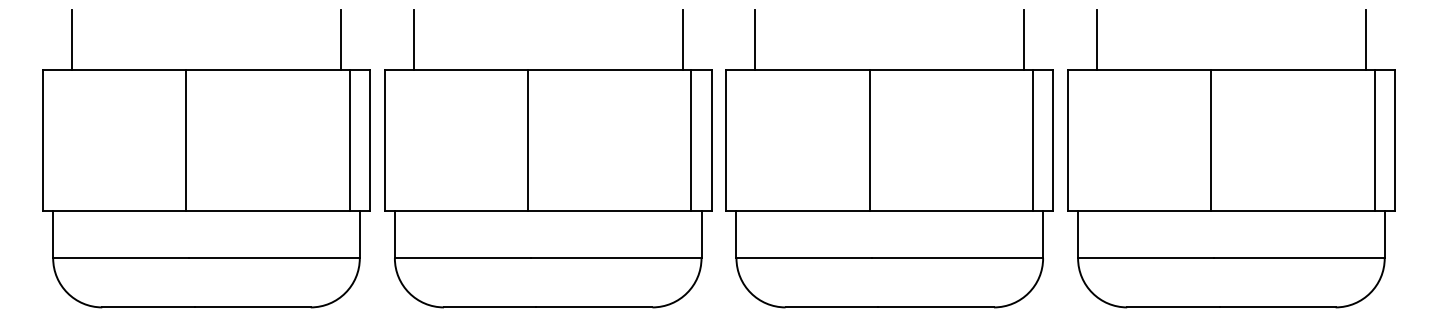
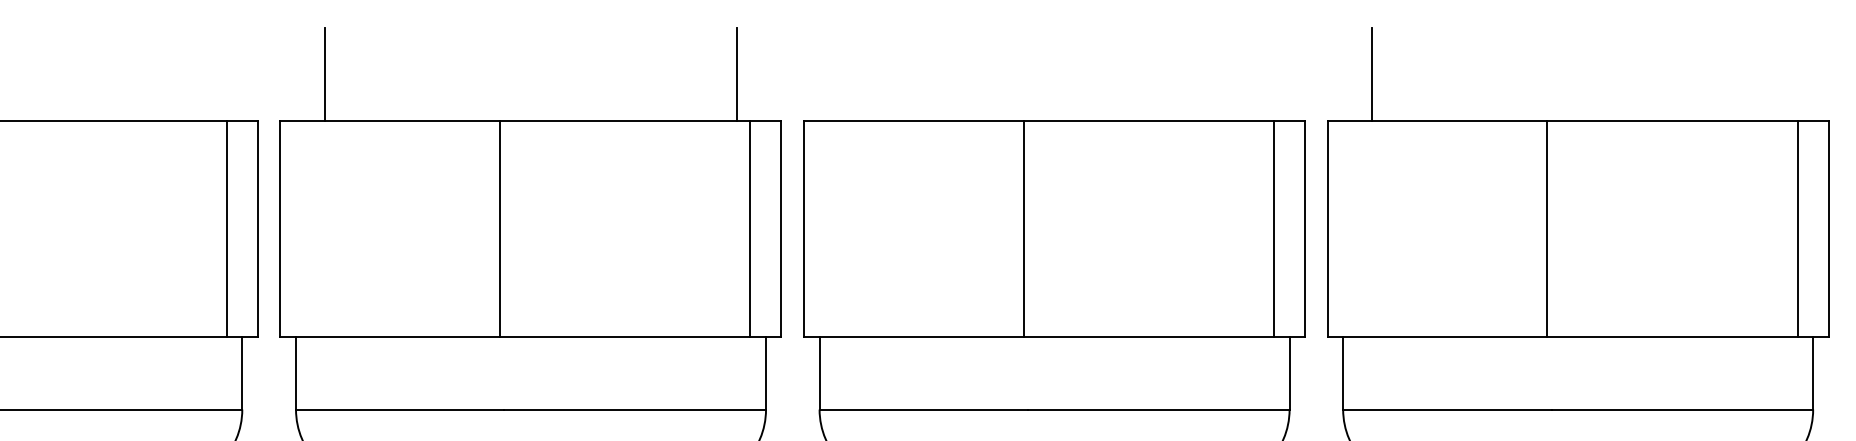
line: (341, 39) -> (214, 74), removed
line: (755, 39) -> (848, 74), removed
line: (1024, 39) -> (1261, 74), removed
line: (1365, 39) -> (1783, 74), removed

